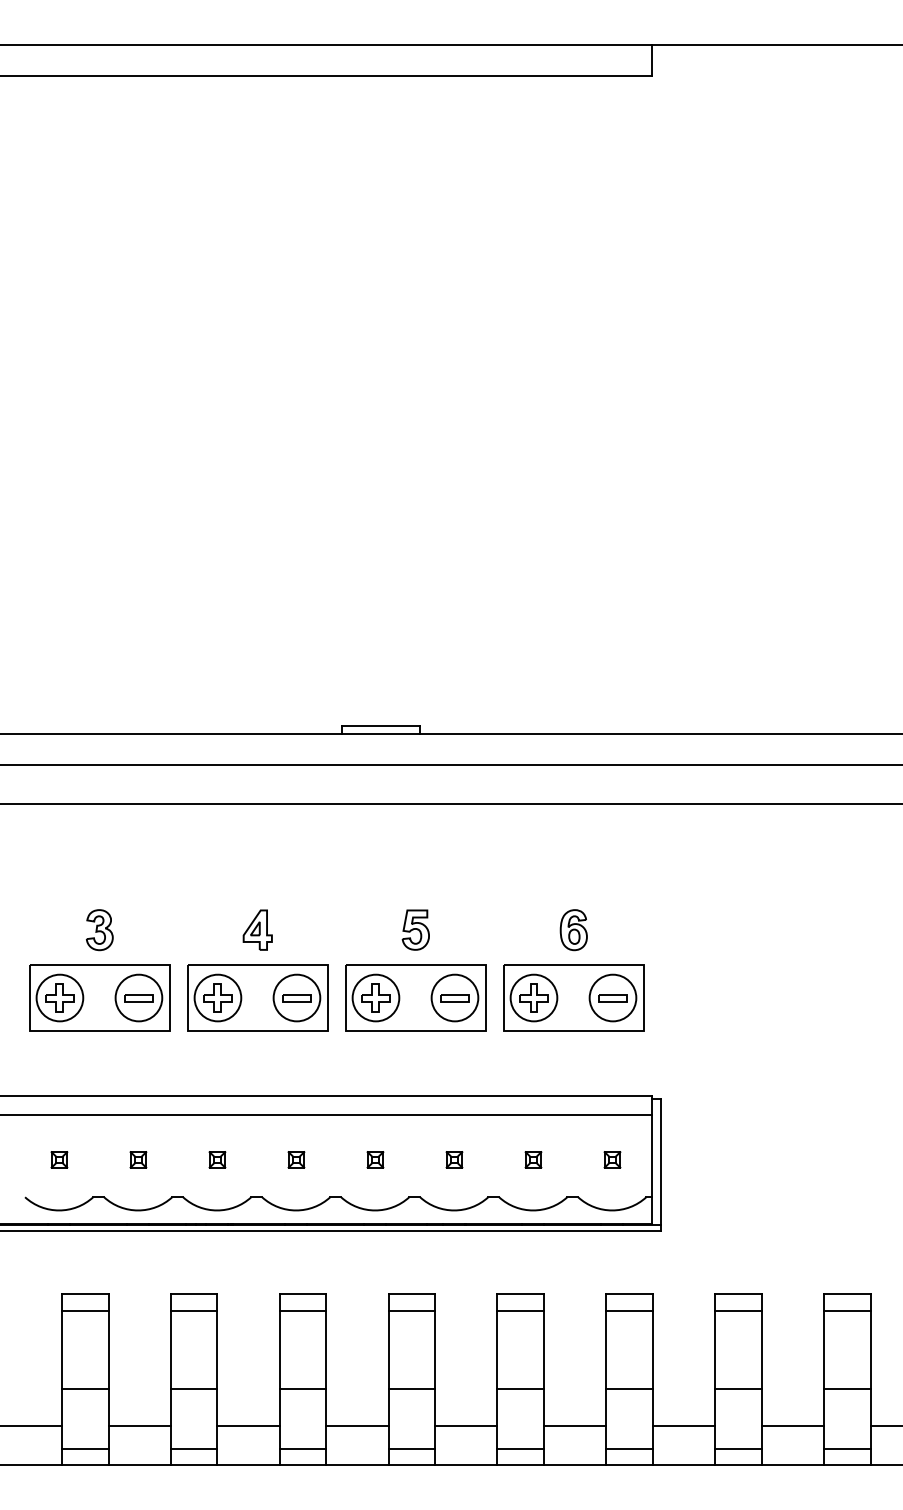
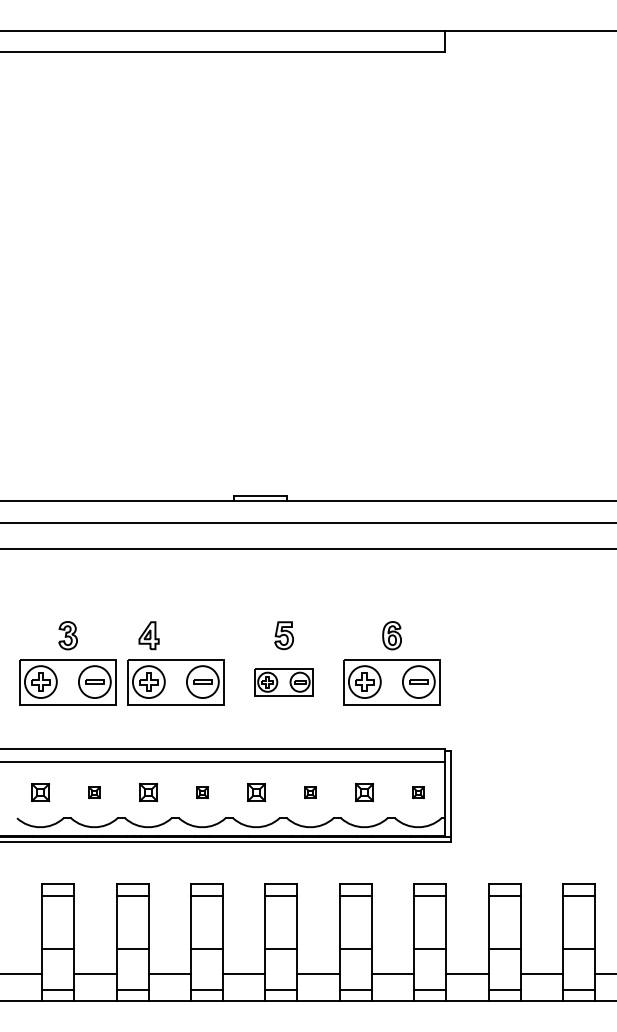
part: (256, 929) -> (148, 635), moved
part: (414, 998) -> (283, 682), size x0.6
part: (59, 1159) -> (40, 792), size x1.6
part: (217, 1159) -> (148, 792), size x1.6
part: (375, 1159) -> (256, 792), size x1.6
part: (533, 1159) -> (364, 792), size x1.6

